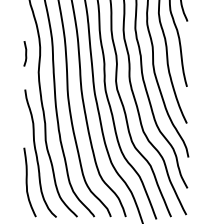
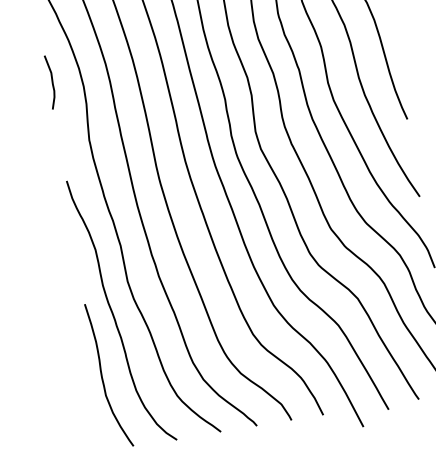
curve: (25, 53) -> (51, 81), moved

